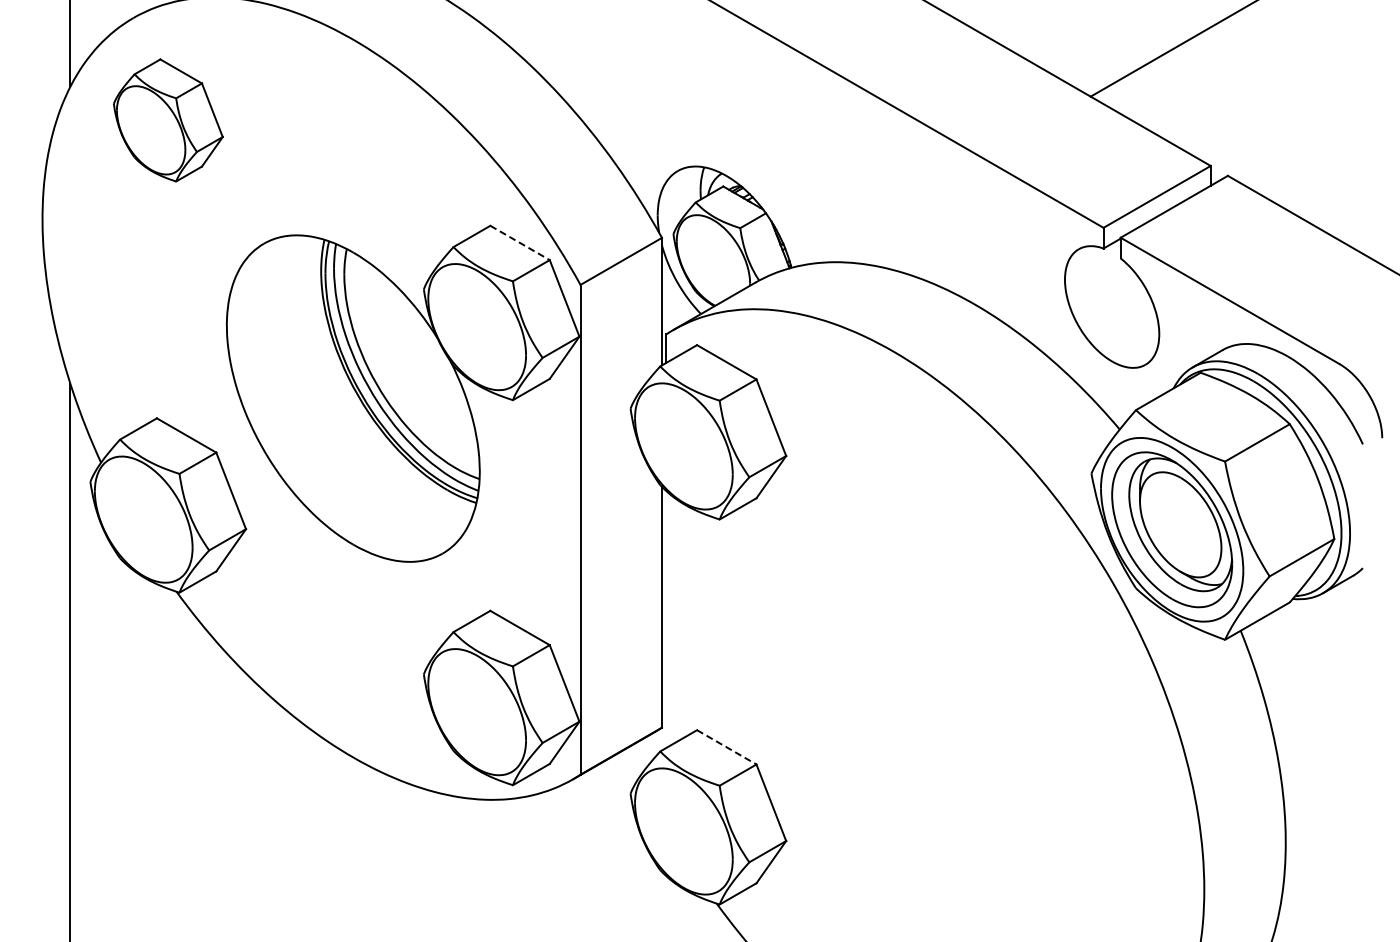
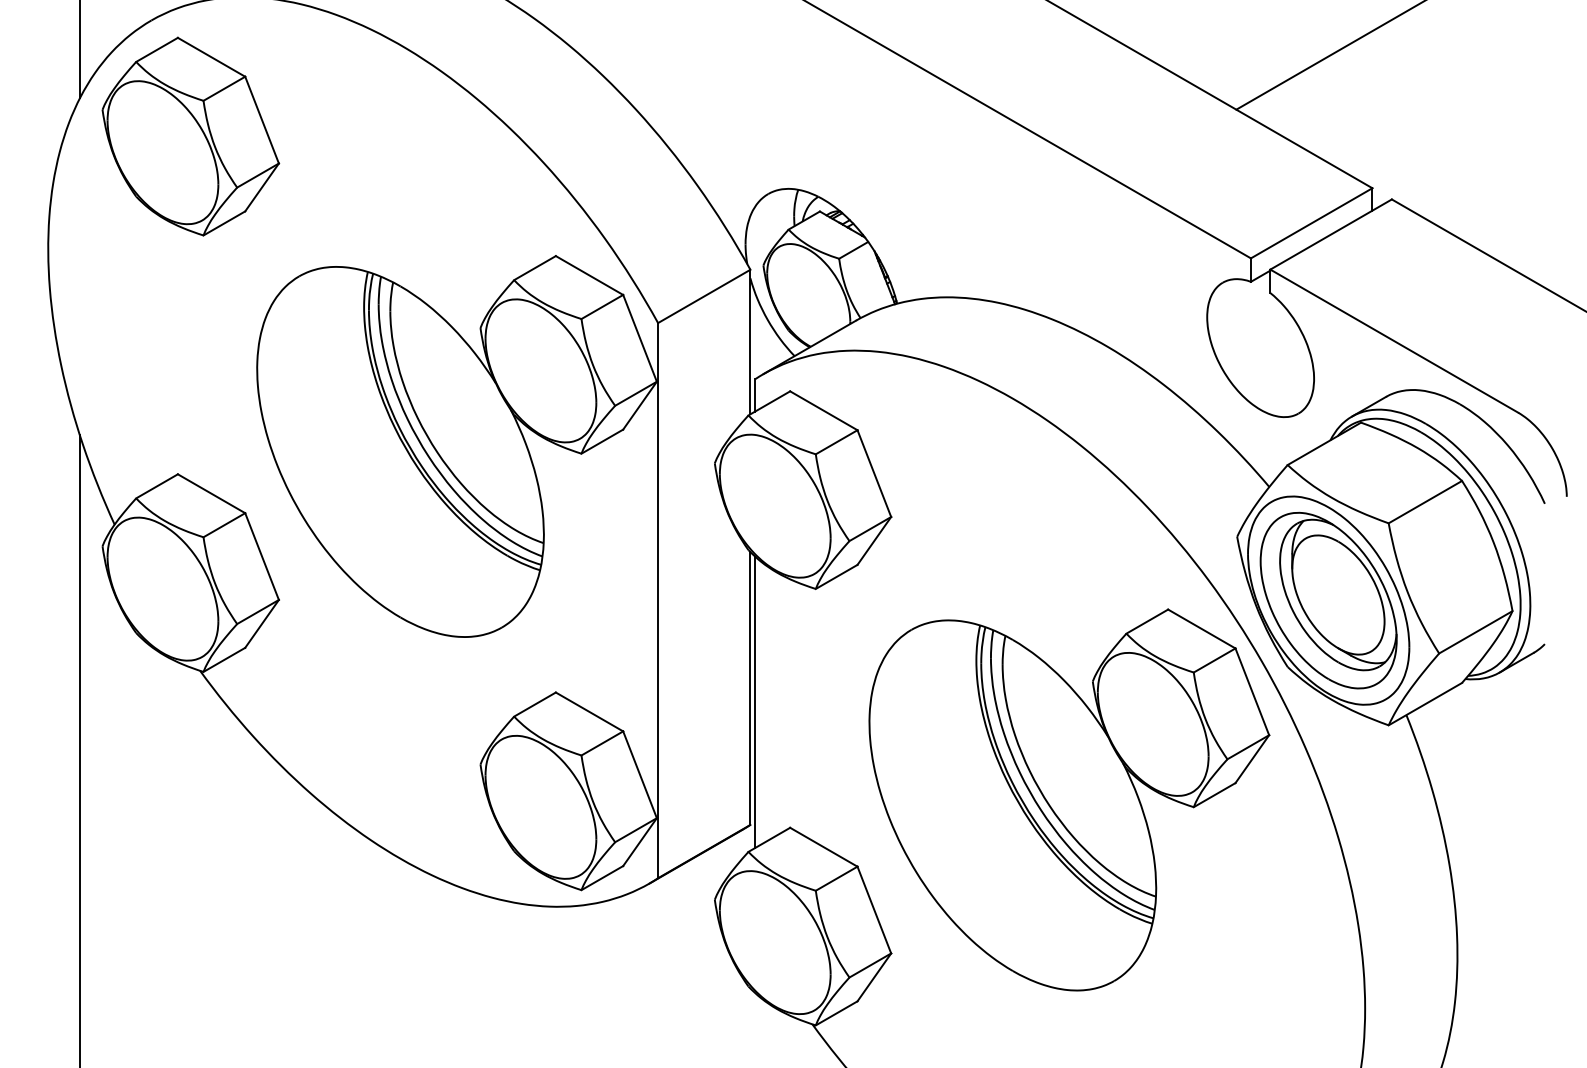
part: (168, 120) -> (191, 136), size x1.43
line: (520, 243) -> (590, 276), dashed -> solid
line: (666, 619) -> (755, 702), added
part: (943, 705) -> (1069, 799), added
line: (727, 747) -> (824, 847), dashed -> solid

